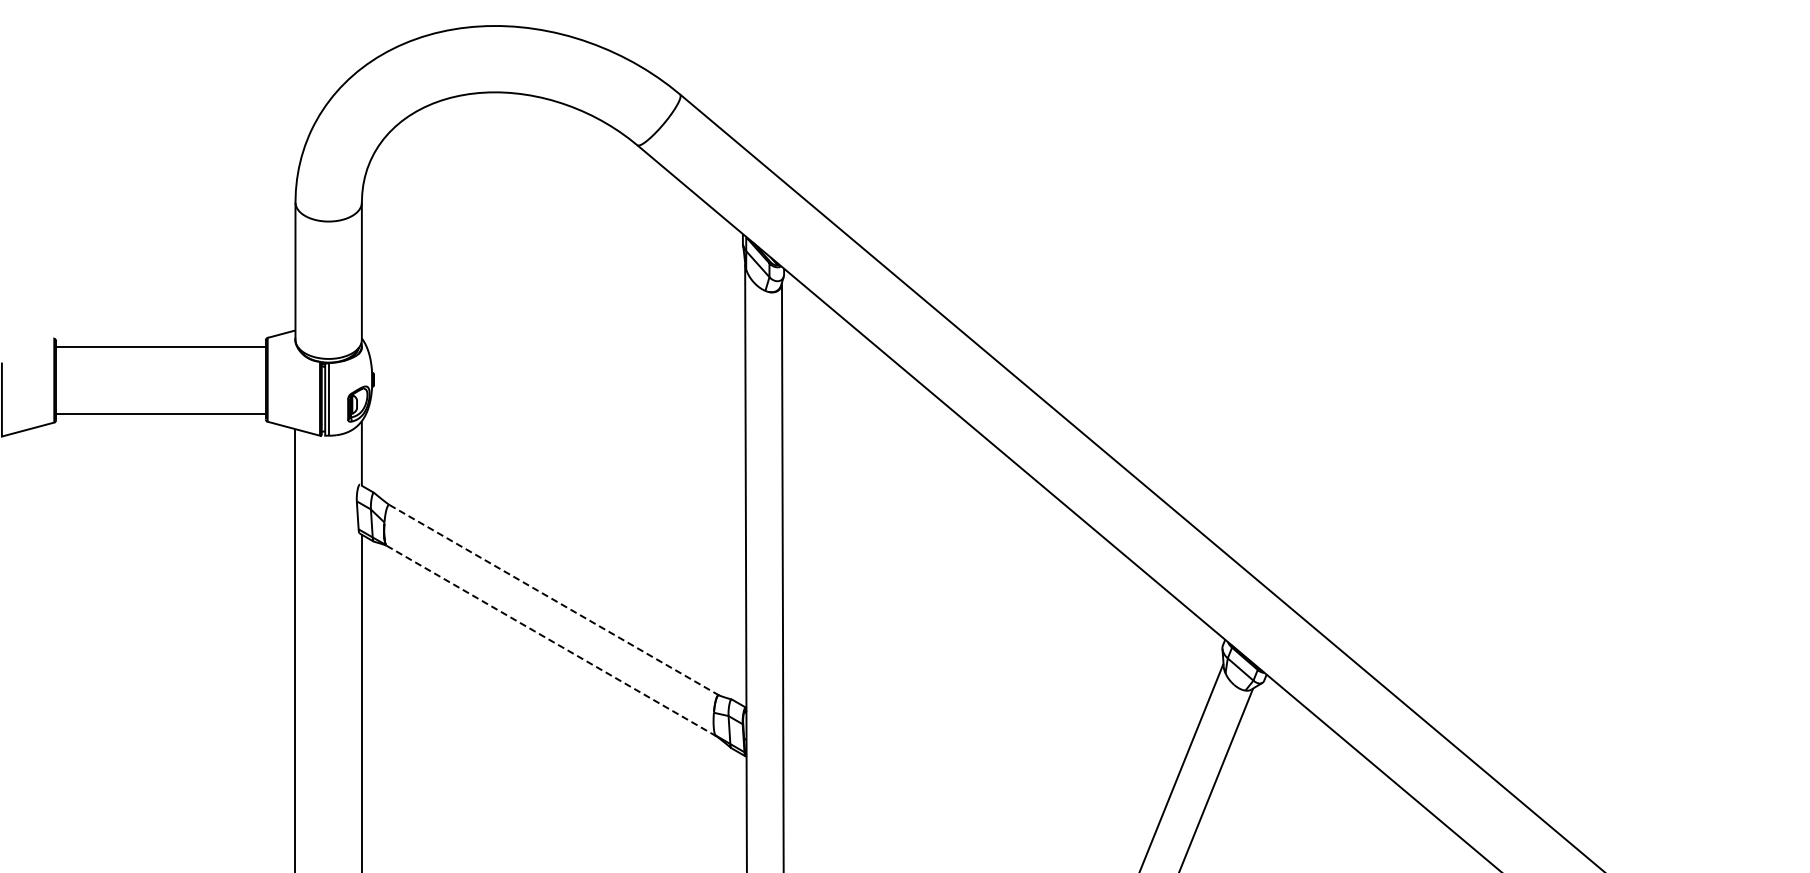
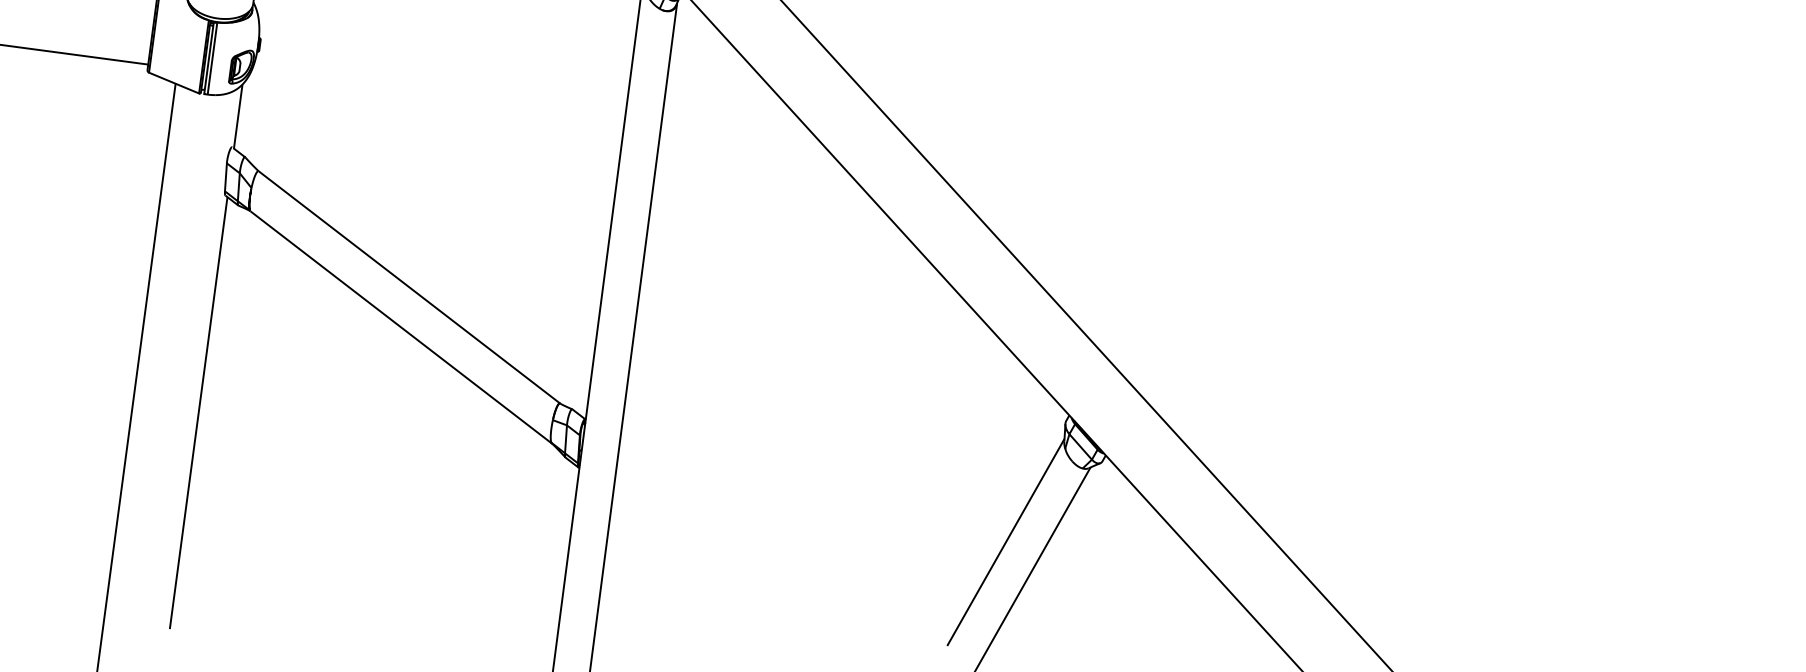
line: (554, 600) -> (409, 287), dashed -> solid
line: (551, 641) -> (401, 328), dashed -> solid

